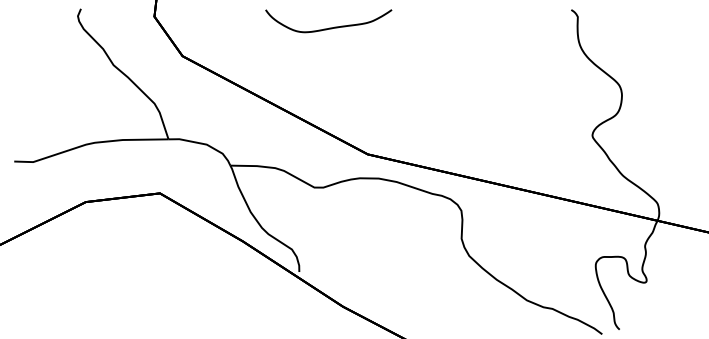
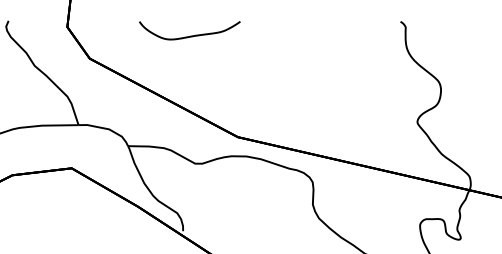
curve: (329, 27) -> (190, 35), moved

